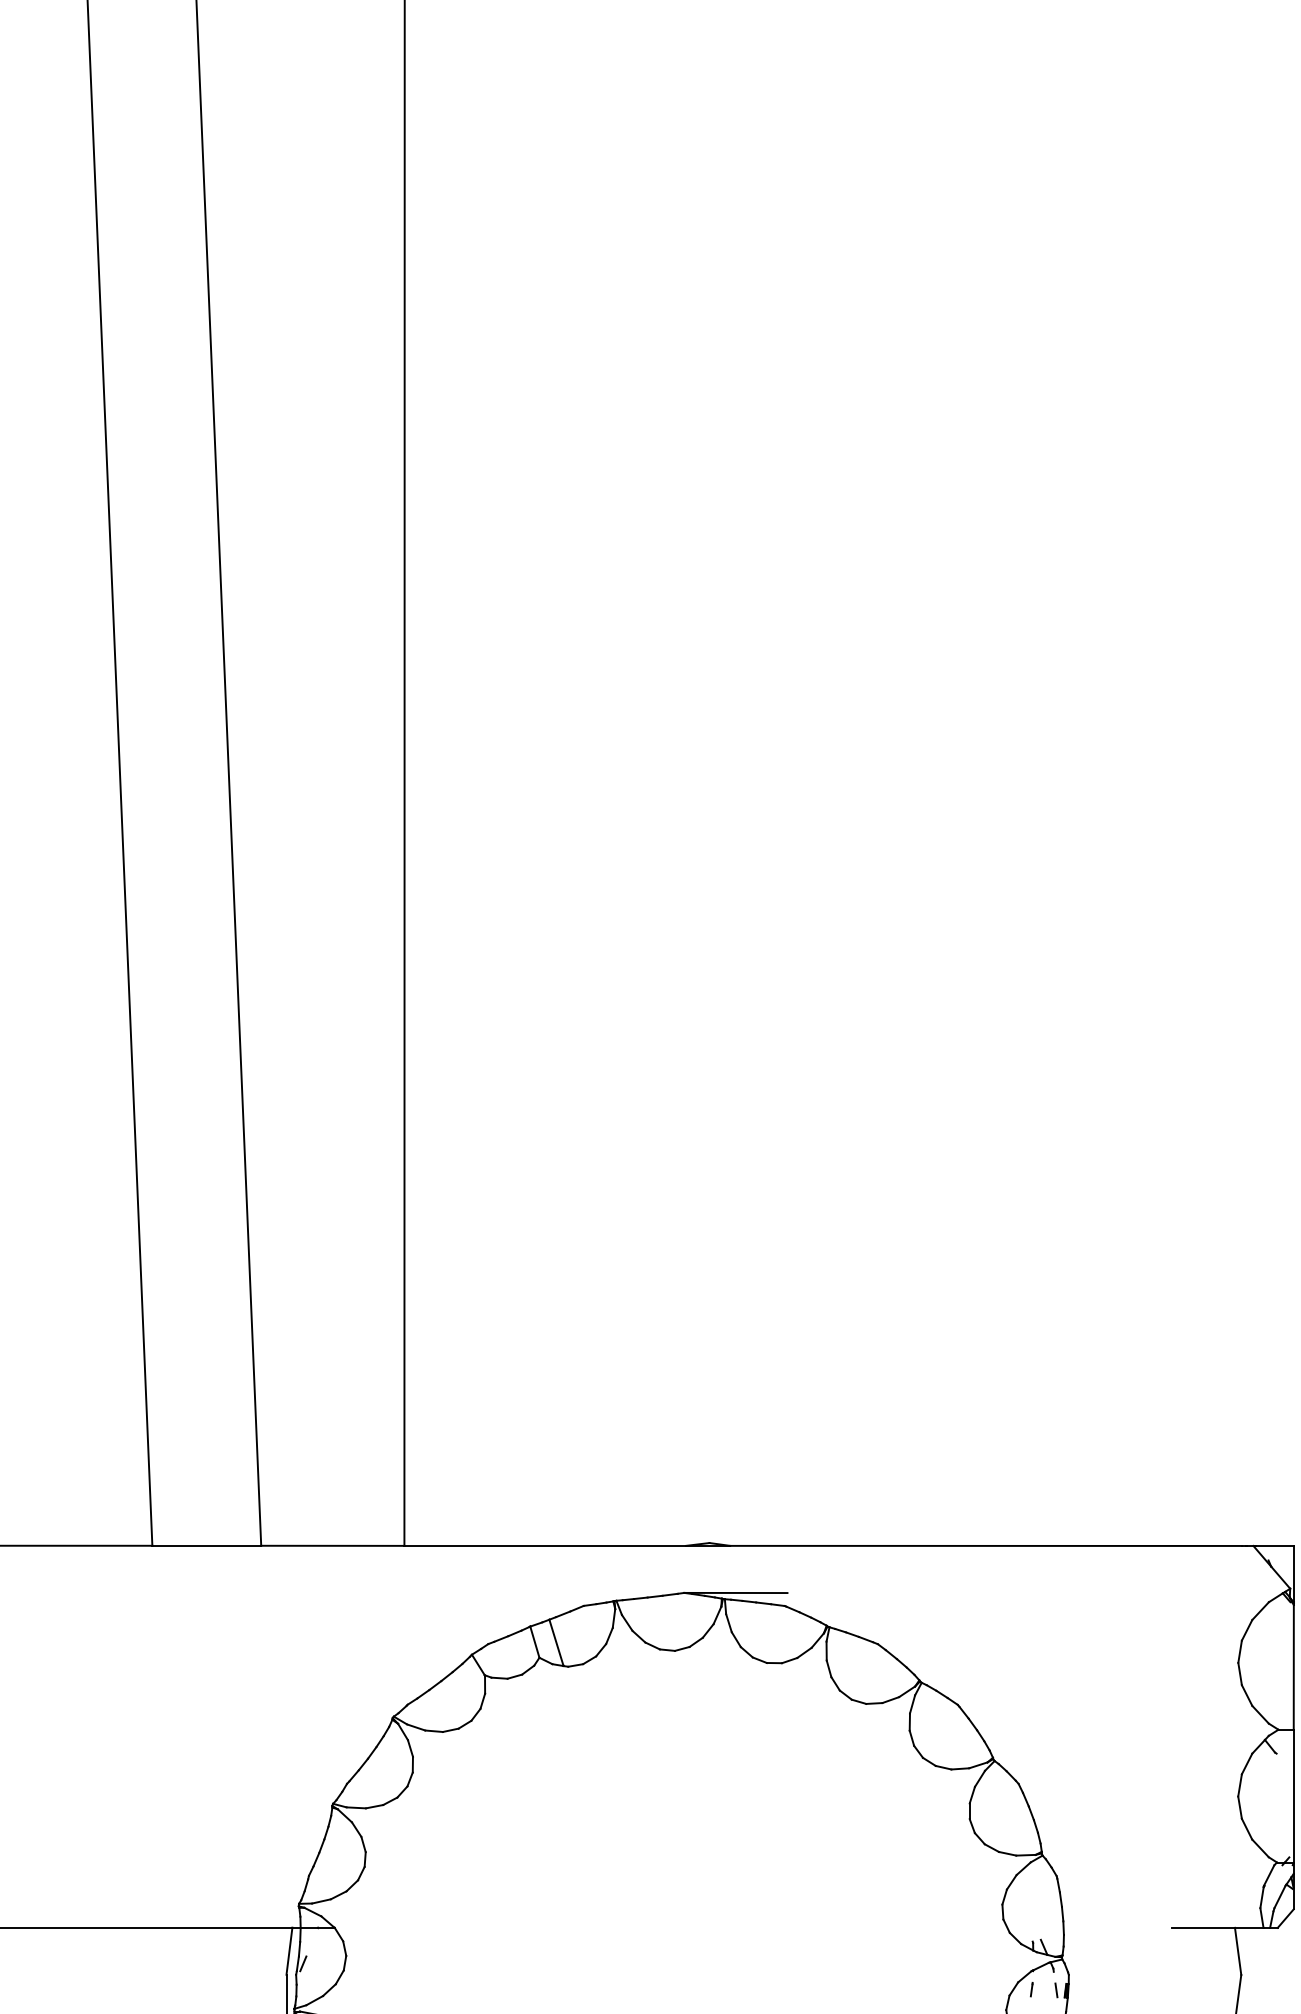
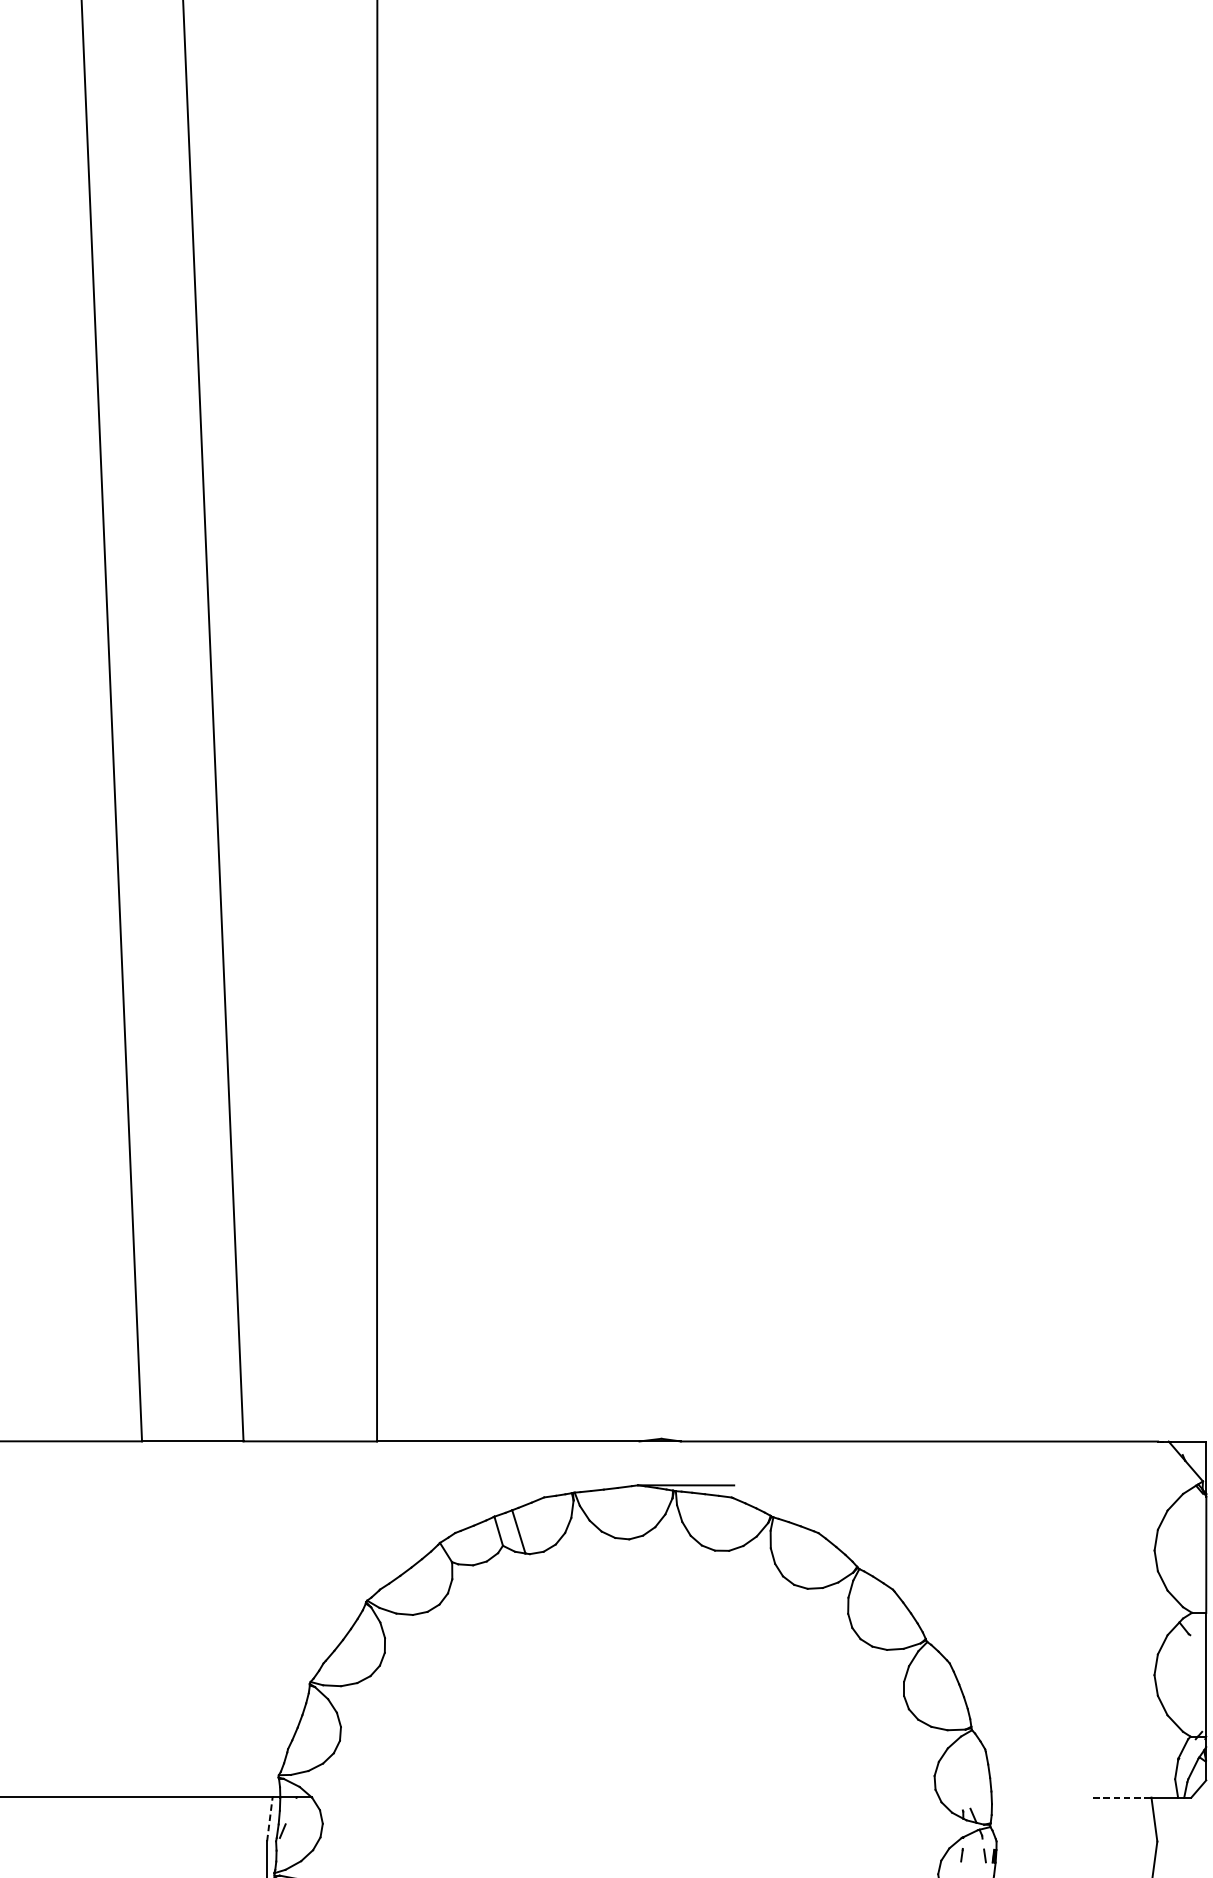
line: (1204, 1927) -> (1123, 1797), solid -> dashed
line: (289, 1951) -> (269, 1819), solid -> dashed

